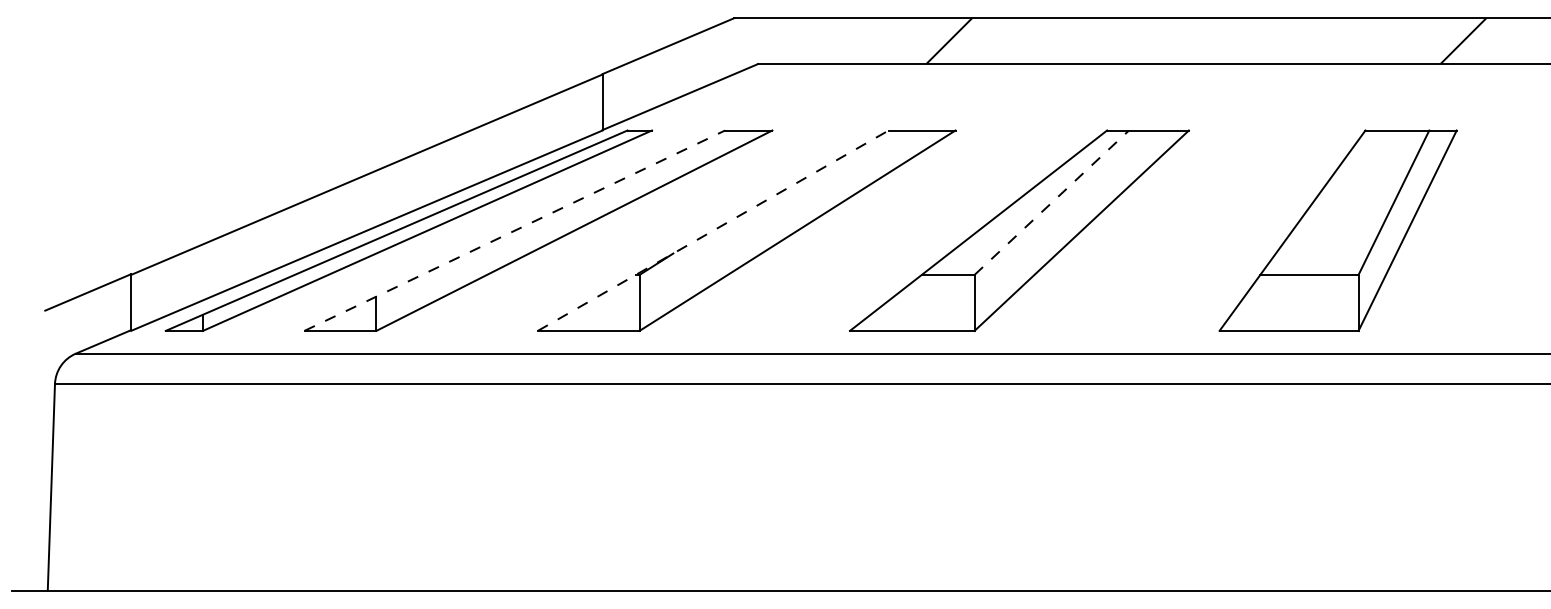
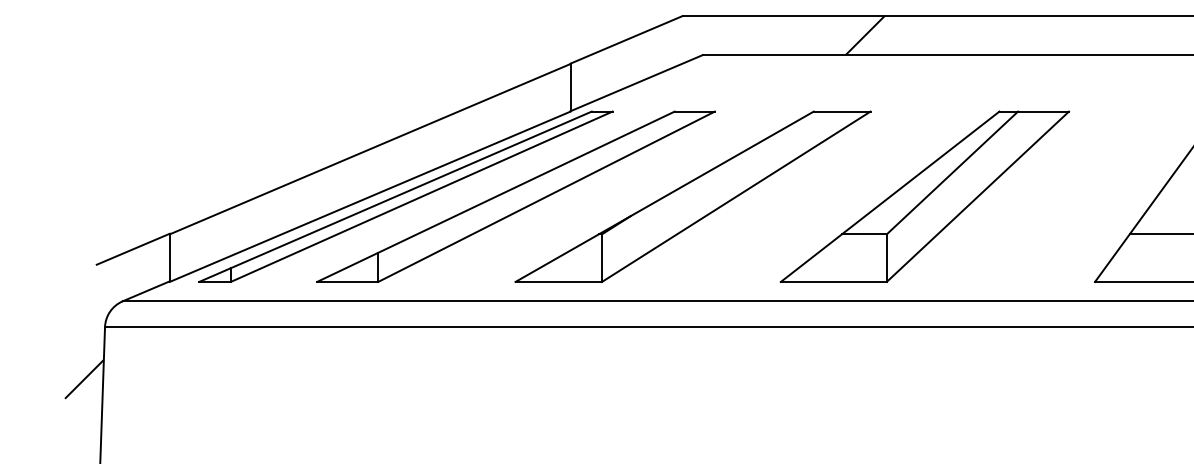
line: (1051, 202) -> (952, 172), dashed -> solid
line: (514, 230) -> (495, 196), dashed -> solid
line: (713, 230) -> (664, 196), dashed -> solid
hatch: (30, 445) -> (84, 379), added

